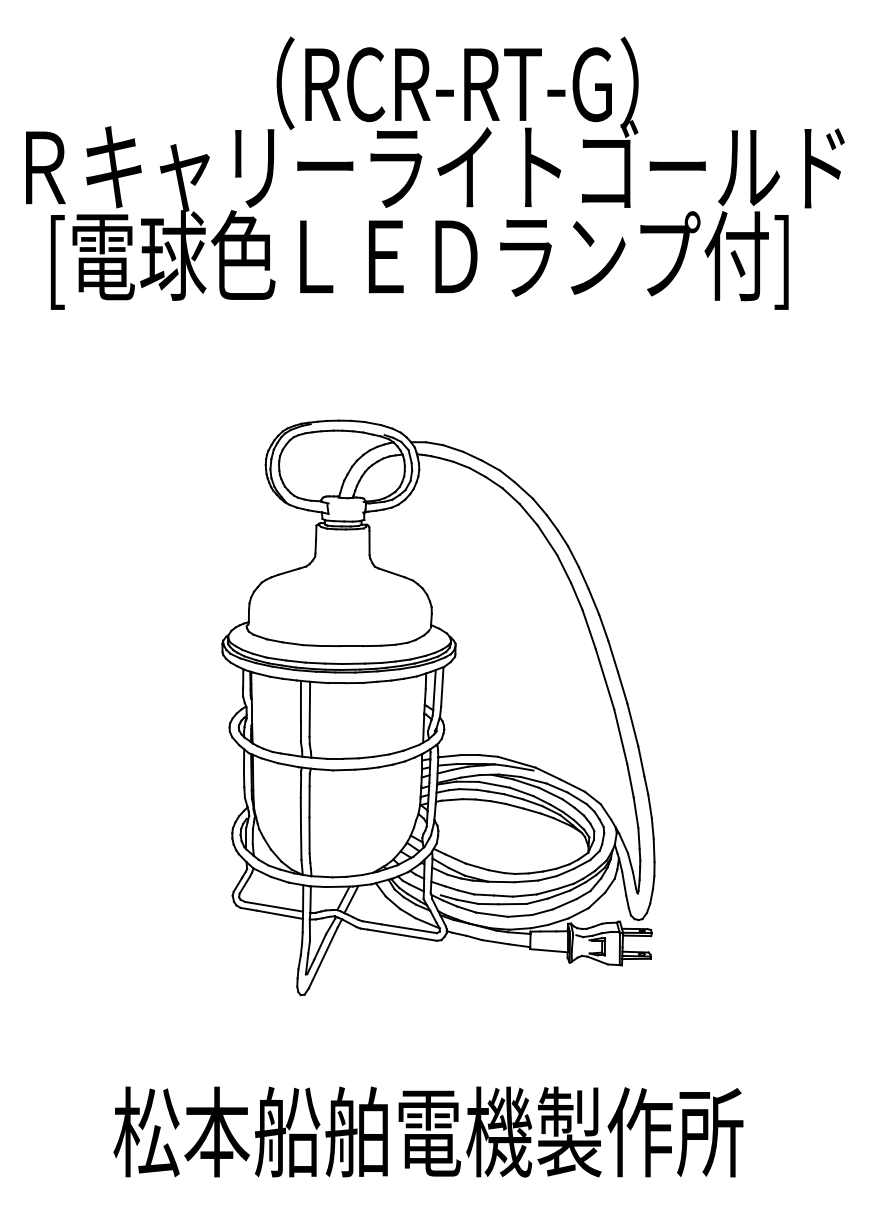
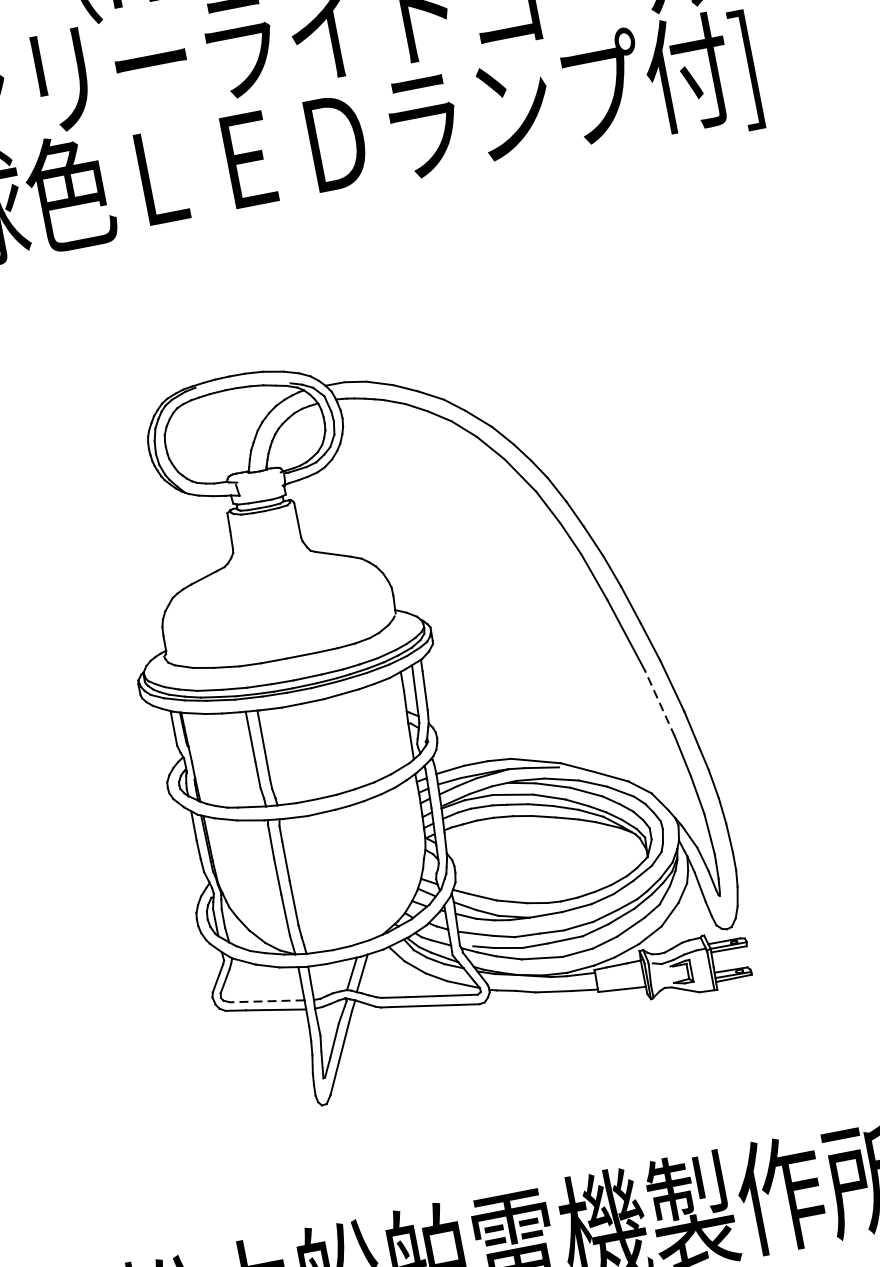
line: (620, 736) -> (659, 703), solid -> dashed
line: (273, 906) -> (266, 1001), solid -> dashed

